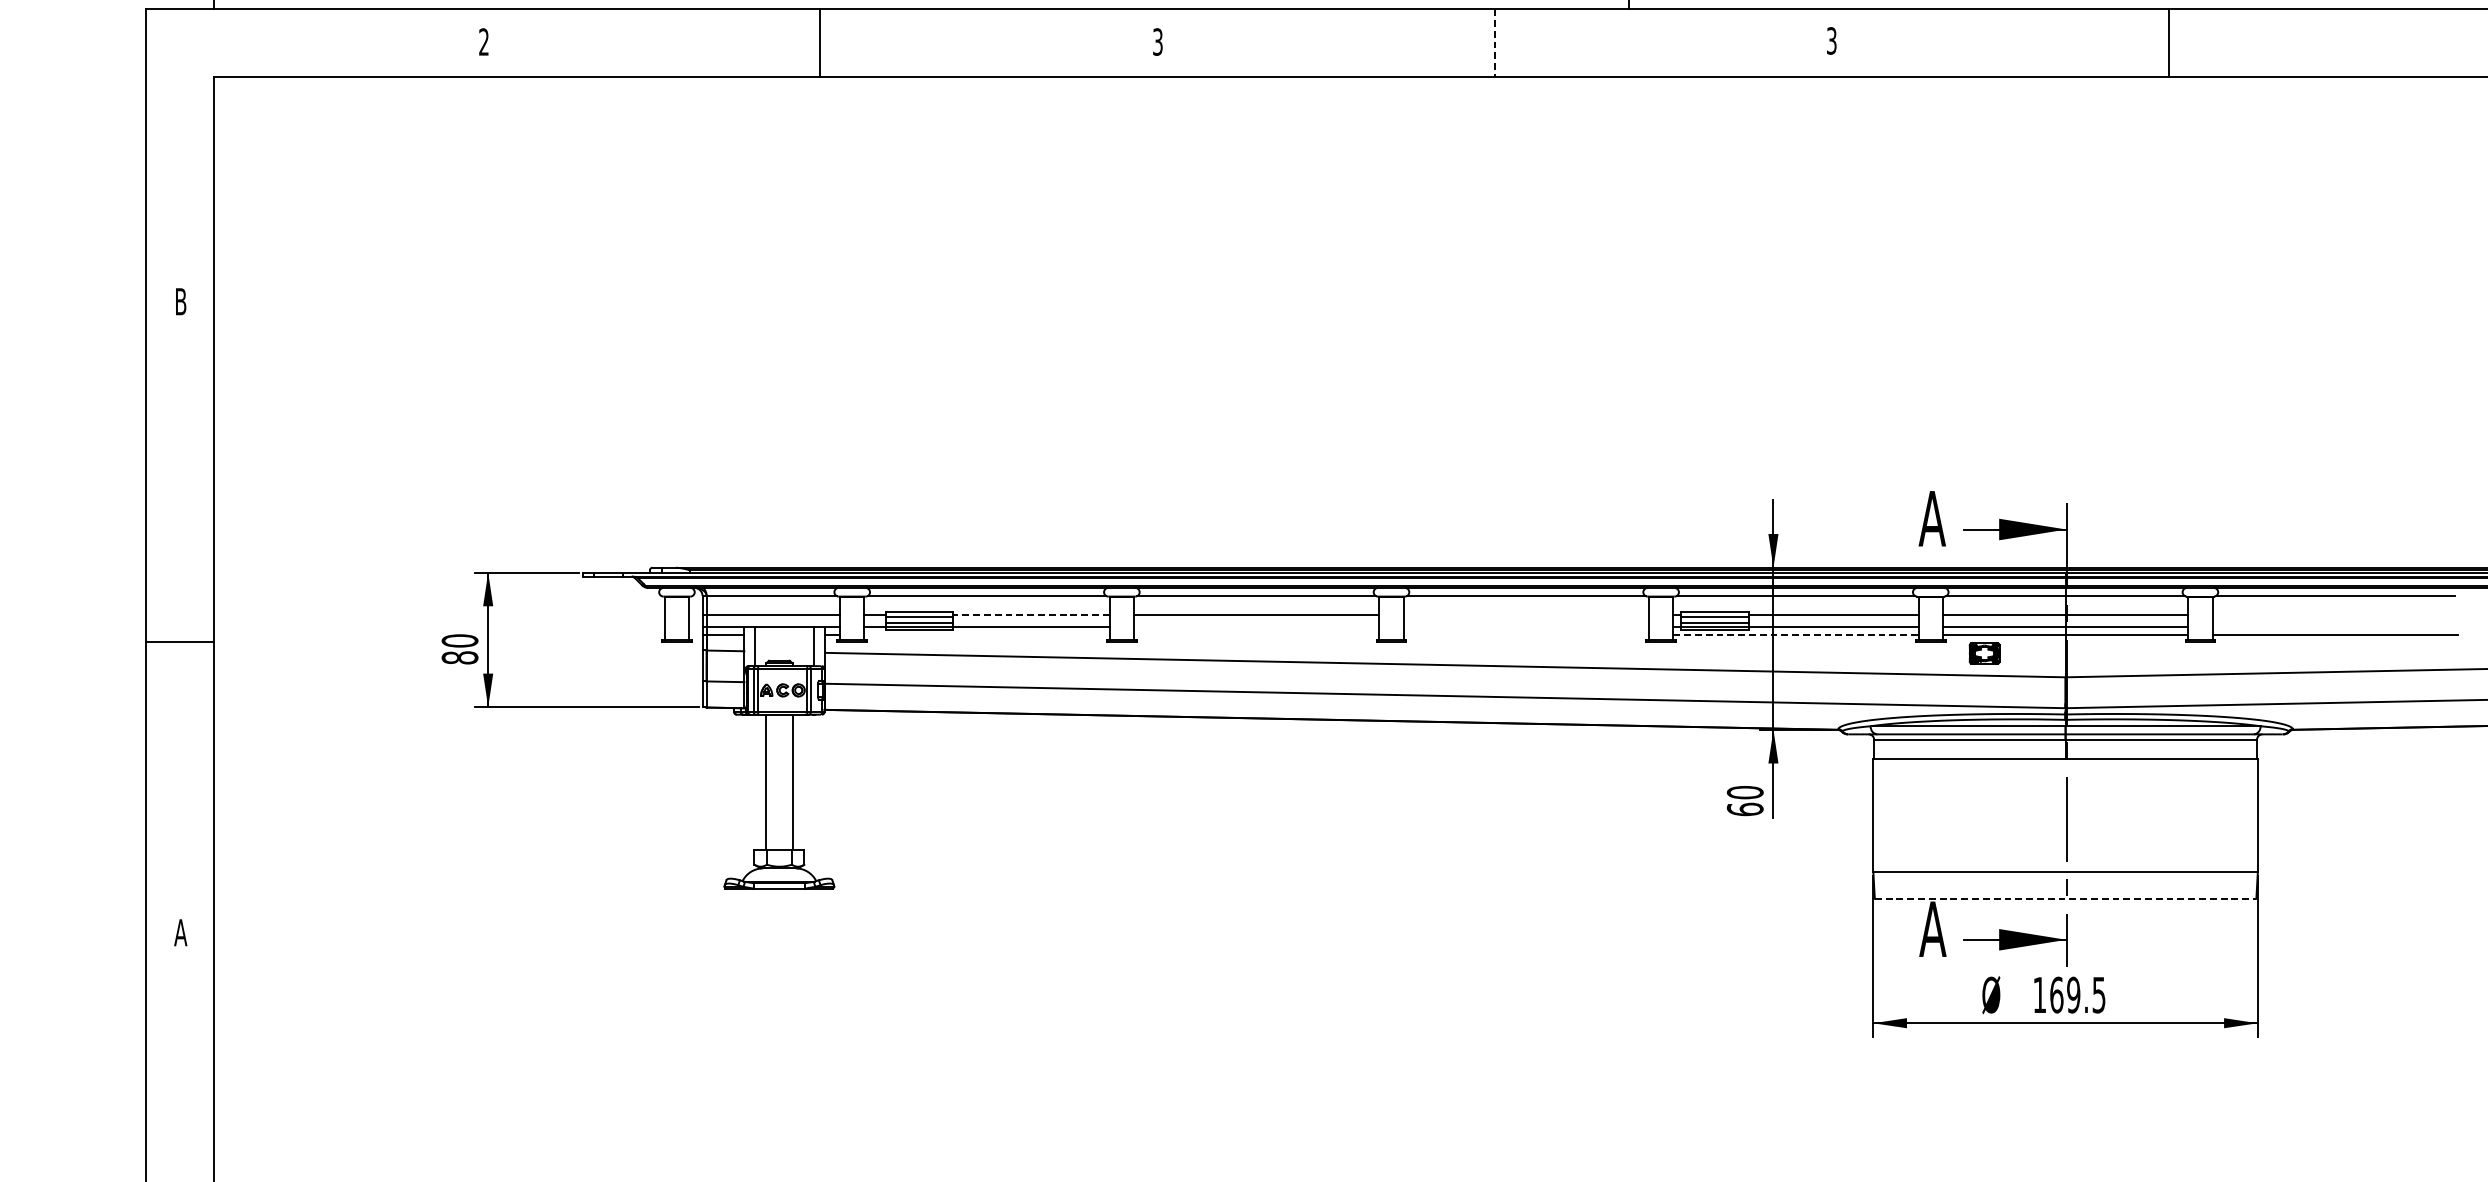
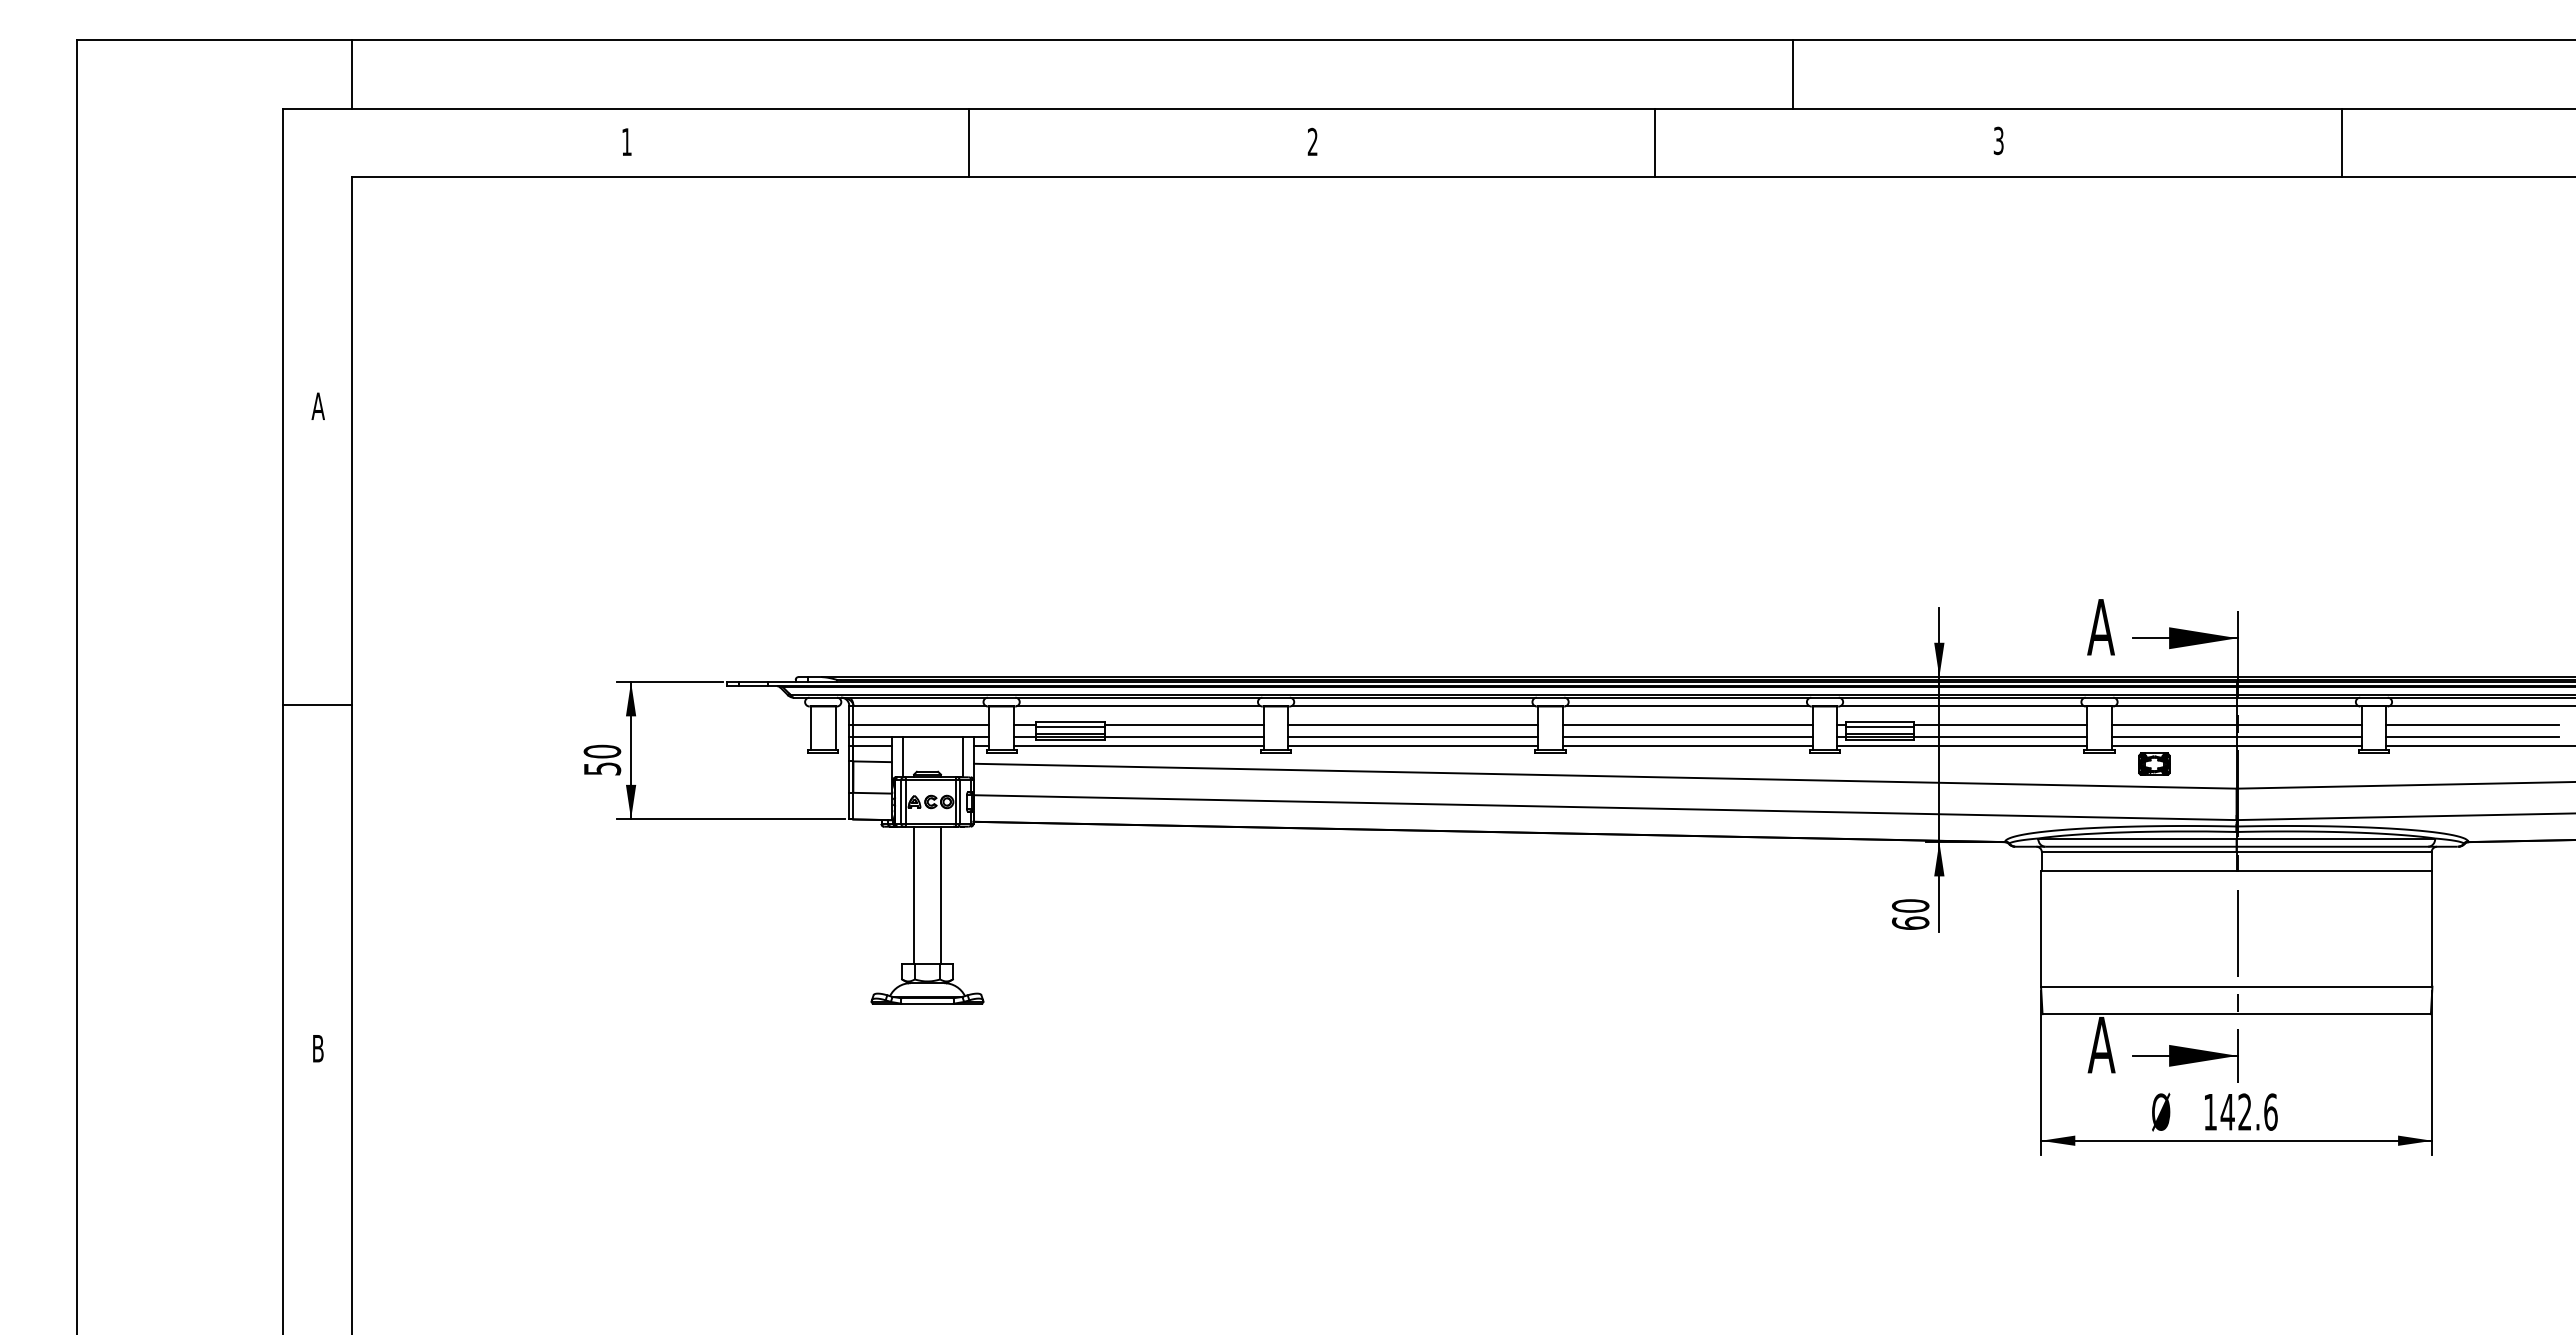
text: (483, 41) -> (626, 141), 2 -> 1
text: (1157, 42) -> (1312, 142), 3 -> 2
line: (1494, 43) -> (1655, 143), dashed -> solid
text: (180, 300) -> (317, 405), B -> A
line: (1031, 615) -> (1184, 725), dashed -> solid
line: (1526, 615) -> (1687, 725), added
line: (2297, 615) -> (2472, 725), added
line: (1256, 627) -> (1413, 737), added
line: (1526, 627) -> (1687, 737), added
line: (2297, 627) -> (2472, 737), added
line: (986, 634) -> (1138, 745), added
line: (1256, 634) -> (1413, 745), added
line: (1526, 634) -> (1687, 745), added
line: (1796, 634) -> (1962, 745), dashed -> solid
line: (180, 641) -> (317, 705), moved
text: (460, 657) -> (602, 768), 80 -> 50
line: (2066, 899) -> (2237, 1014), dashed -> solid
text: (180, 932) -> (317, 1048), A -> B
text: (2077, 994) -> (2248, 1111), 169.5 -> 142.6

